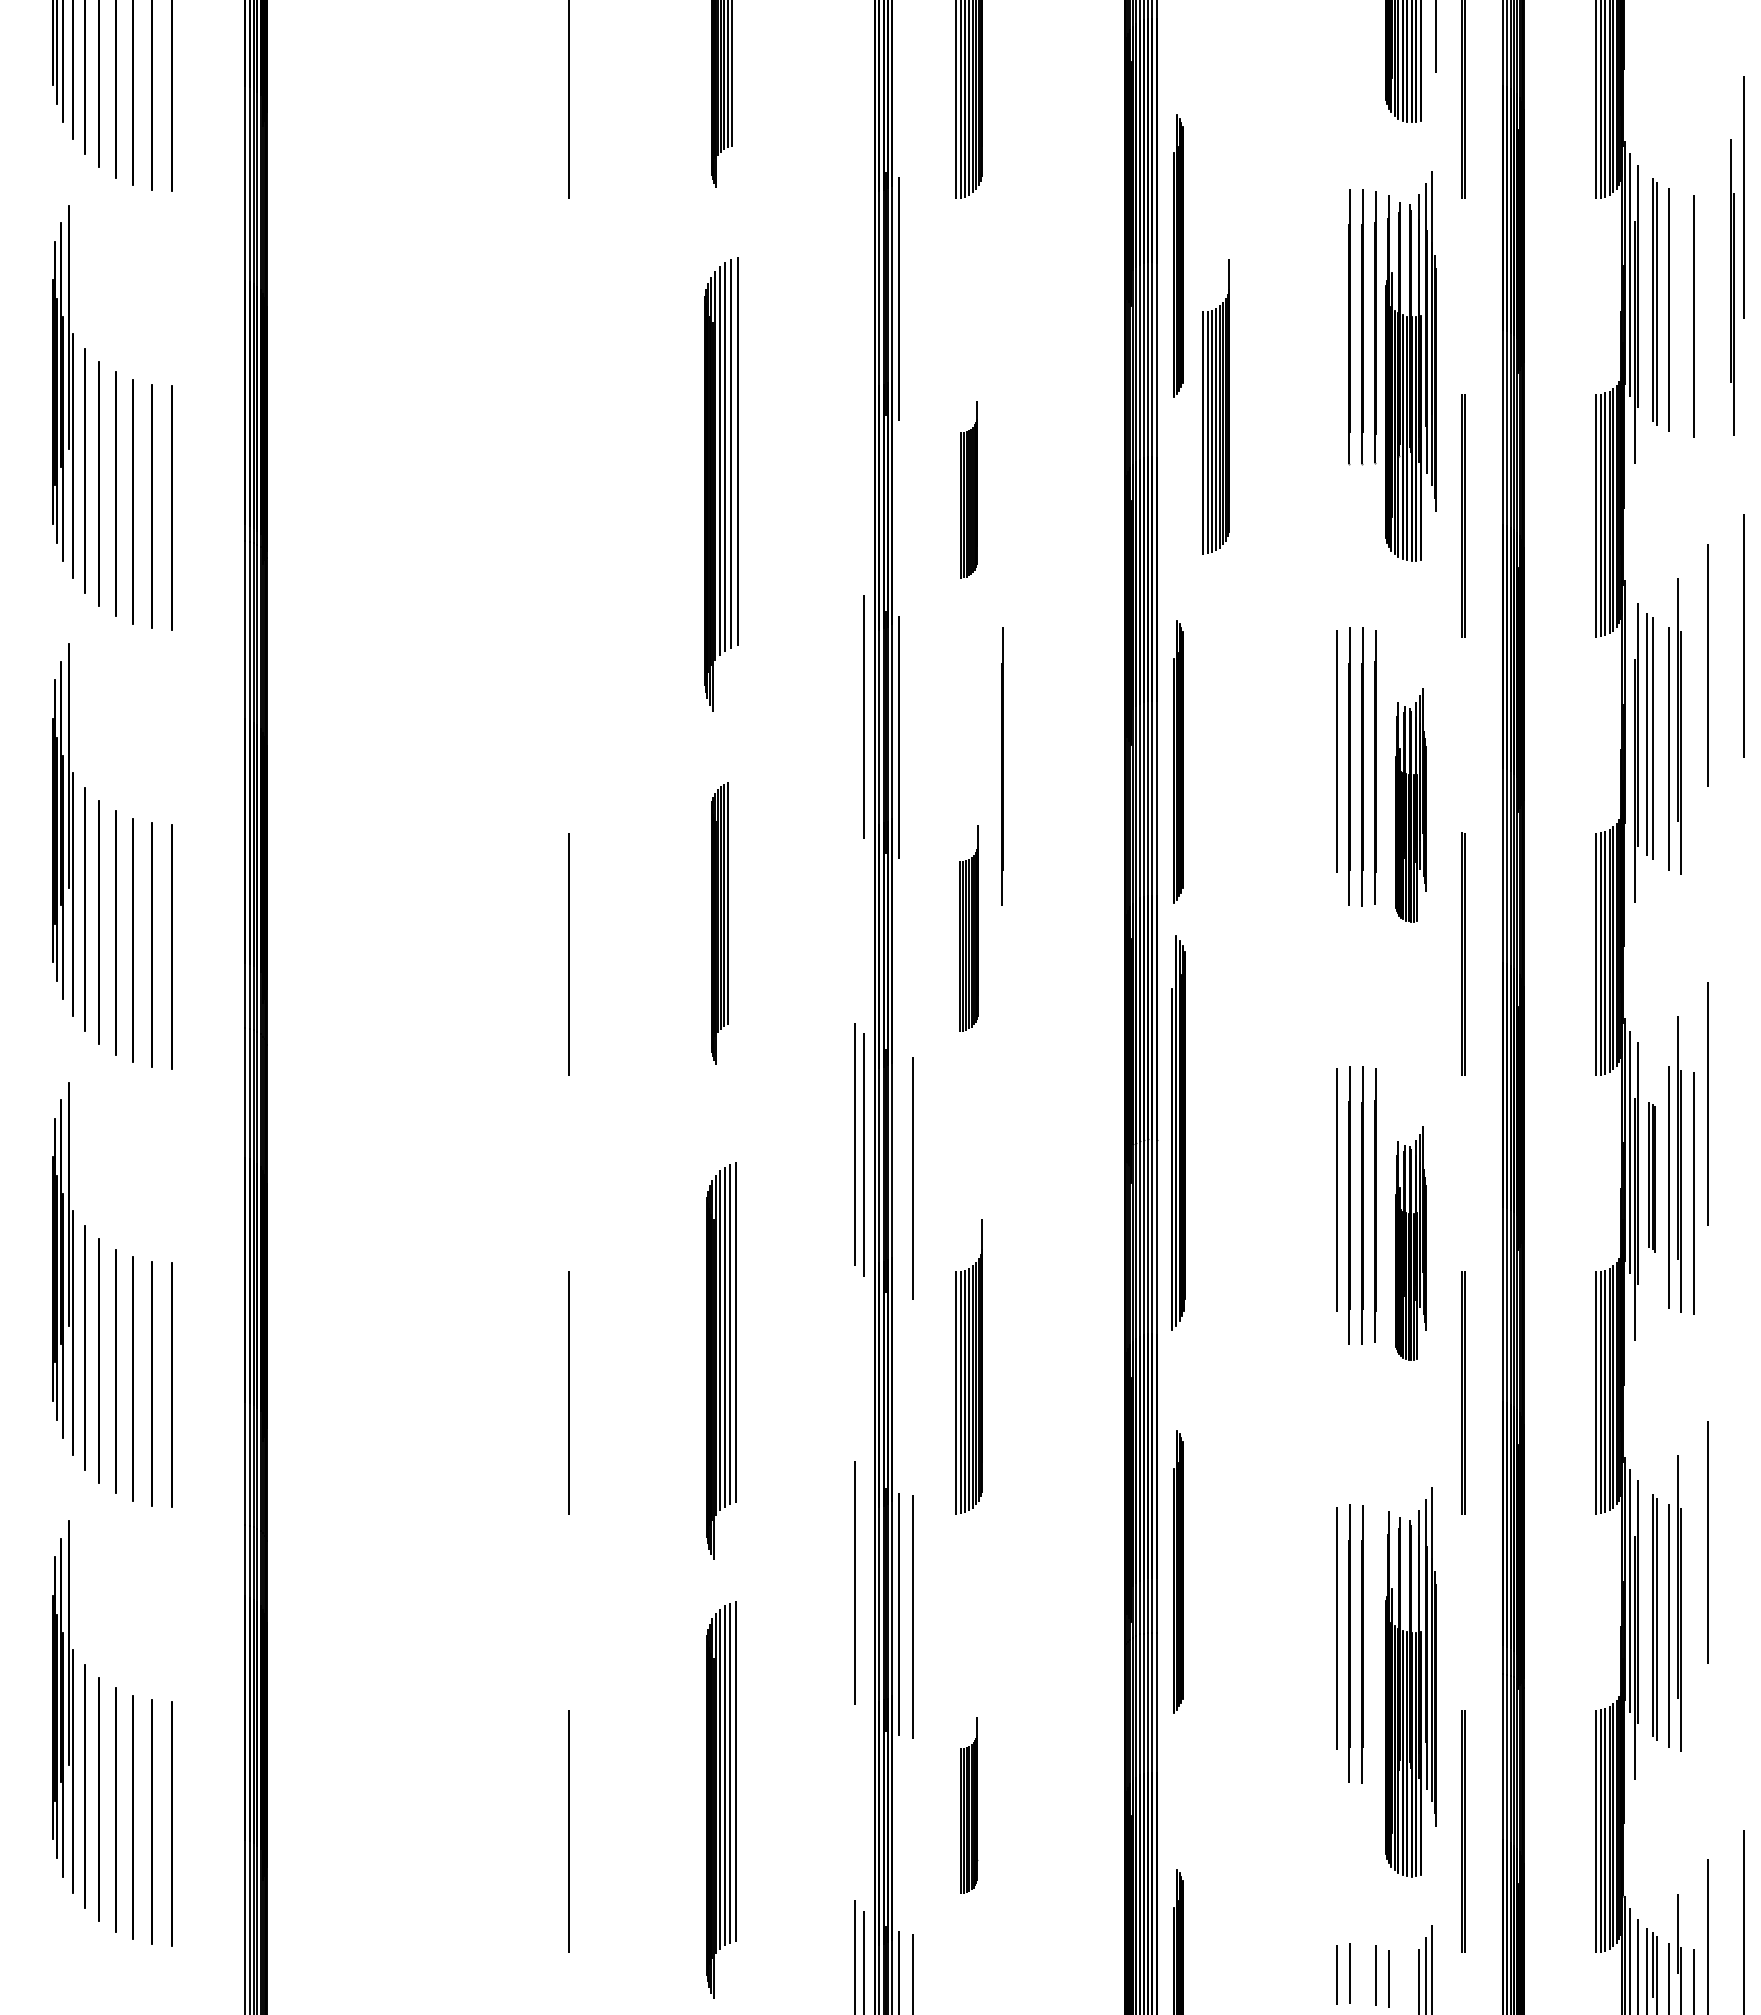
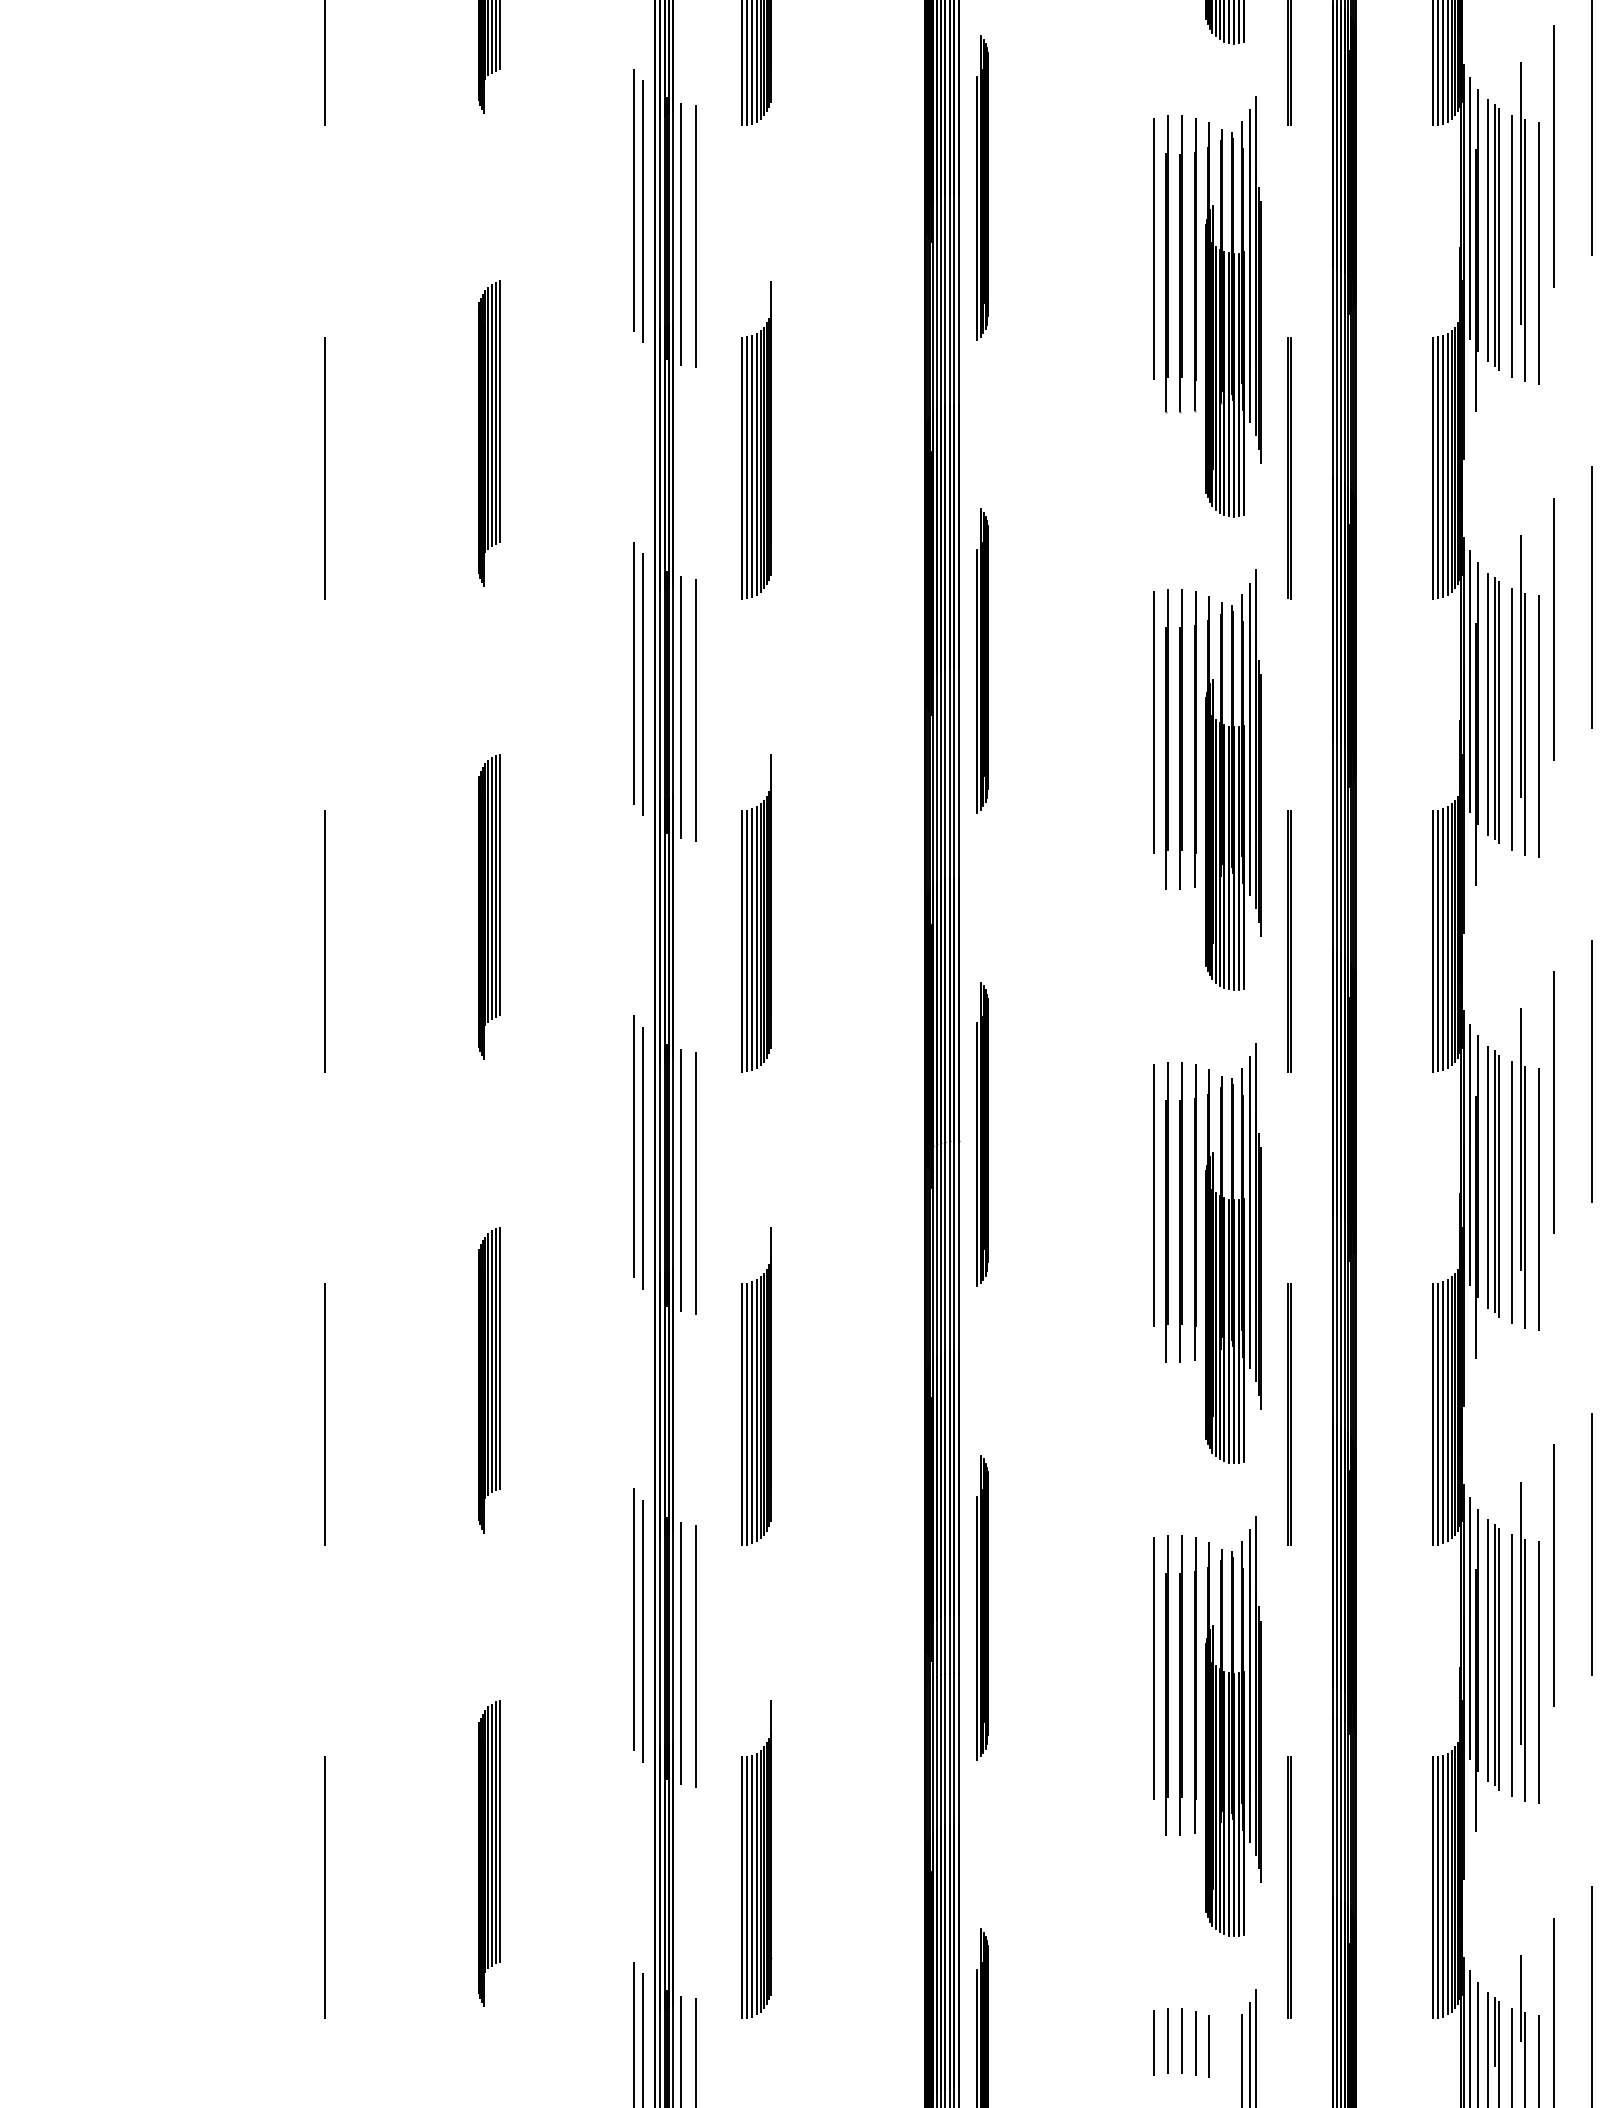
line: (1708, 226) -> (1554, 155), added
line: (855, 267) -> (634, 200), added
line: (864, 278) -> (643, 212), added
part: (1732, 287) -> (1523, 221), moved
line: (1646, 295) -> (1487, 230), added
line: (912, 301) -> (695, 236), added
line: (1337, 312) -> (1154, 248), added
part: (1215, 406) -> (1022, 350), removed
part: (721, 483) -> (489, 433), size x0.62
part: (968, 489) -> (755, 439), size x1.67
line: (568, 515) -> (324, 467), added
line: (855, 705) -> (634, 672), added
line: (1630, 713) -> (1470, 681), added
line: (912, 739) -> (695, 709), added
line: (1657, 742) -> (1499, 712), added
line: (1693, 754) -> (1538, 725), added
part: (1178, 761) -> (982, 660), moved
line: (1002, 766) -> (792, 738), removed
part: (1410, 804) -> (1232, 779), size x1.67
line: (731, 902) -> (500, 885), added
part: (968, 928) -> (755, 913), size x1.43
line: (1743, 1074) -> (1592, 1070), added
part: (1178, 1133) -> (982, 1134), size x0.71
line: (899, 1175) -> (681, 1179), added
part: (1651, 1176) -> (1492, 1181), size x1.67
part: (1410, 1243) -> (1232, 1253), size x1.67
part: (721, 1360) -> (489, 1379), size x0.71
line: (1743, 1512) -> (1592, 1543), added
line: (863, 1593) -> (642, 1631), added
line: (1646, 1611) -> (1487, 1650), added
line: (1694, 1631) -> (1539, 1672), added
line: (1375, 1644) -> (1195, 1686), added
part: (721, 1799) -> (489, 1853), size x0.71
part: (969, 1805) -> (757, 1859), size x1.67
line: (1363, 1973) -> (1182, 2041), added

